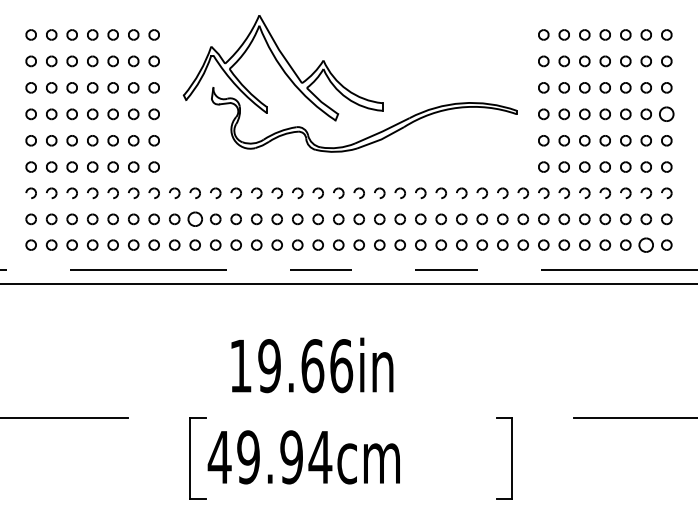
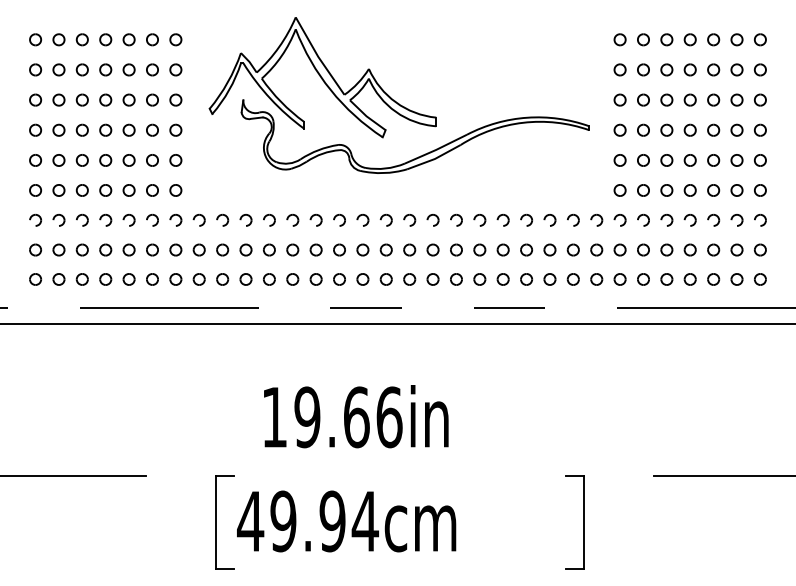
part: (666, 114) -> (760, 130), size x0.71
part: (194, 219) -> (221, 250), size x0.71
part: (646, 244) -> (737, 278), size x0.71

